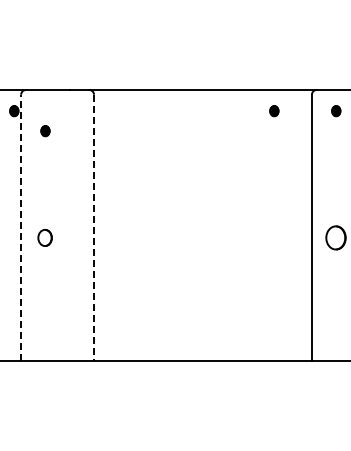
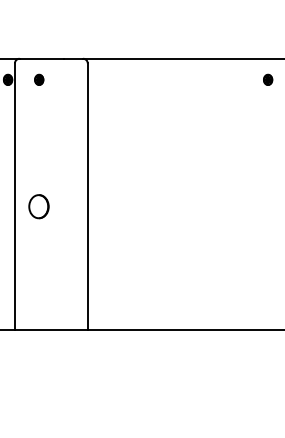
part: (45, 131) -> (39, 80), moved
line: (21, 227) -> (15, 196), dashed -> solid
line: (94, 228) -> (88, 197), dashed -> solid
part: (44, 237) -> (38, 206), size x1.43

